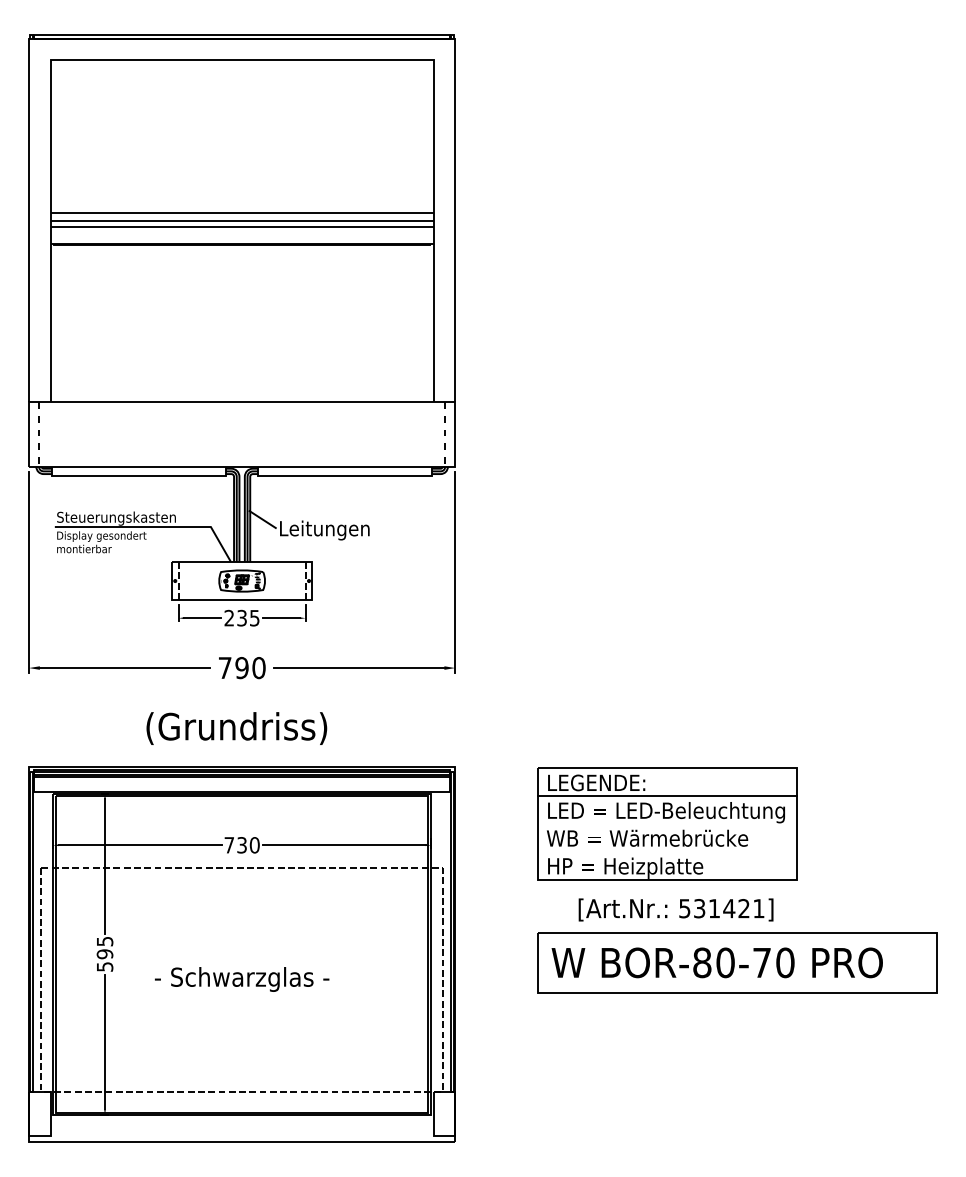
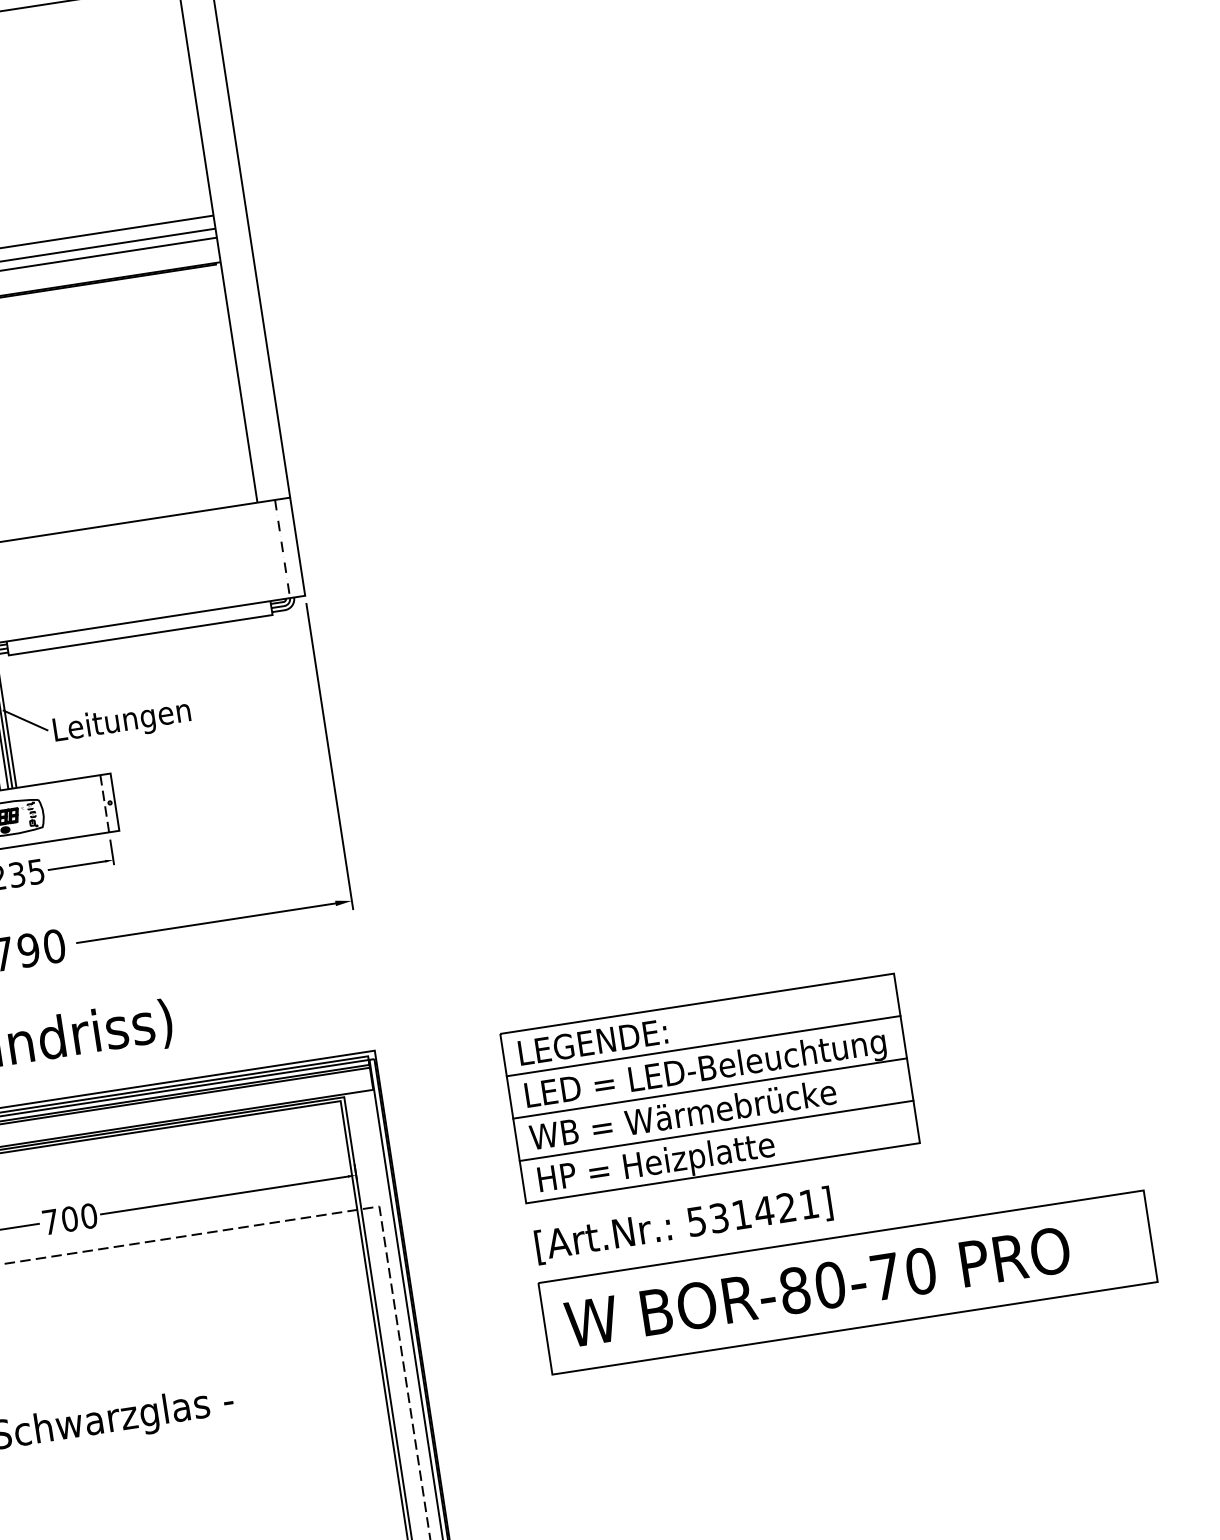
line: (667, 824) -> (710, 1088), added
text: (242, 845) -> (70, 1219), 730 -> 700
line: (667, 852) -> (716, 1131), added
text: (675, 909) -> (682, 1224), moved

